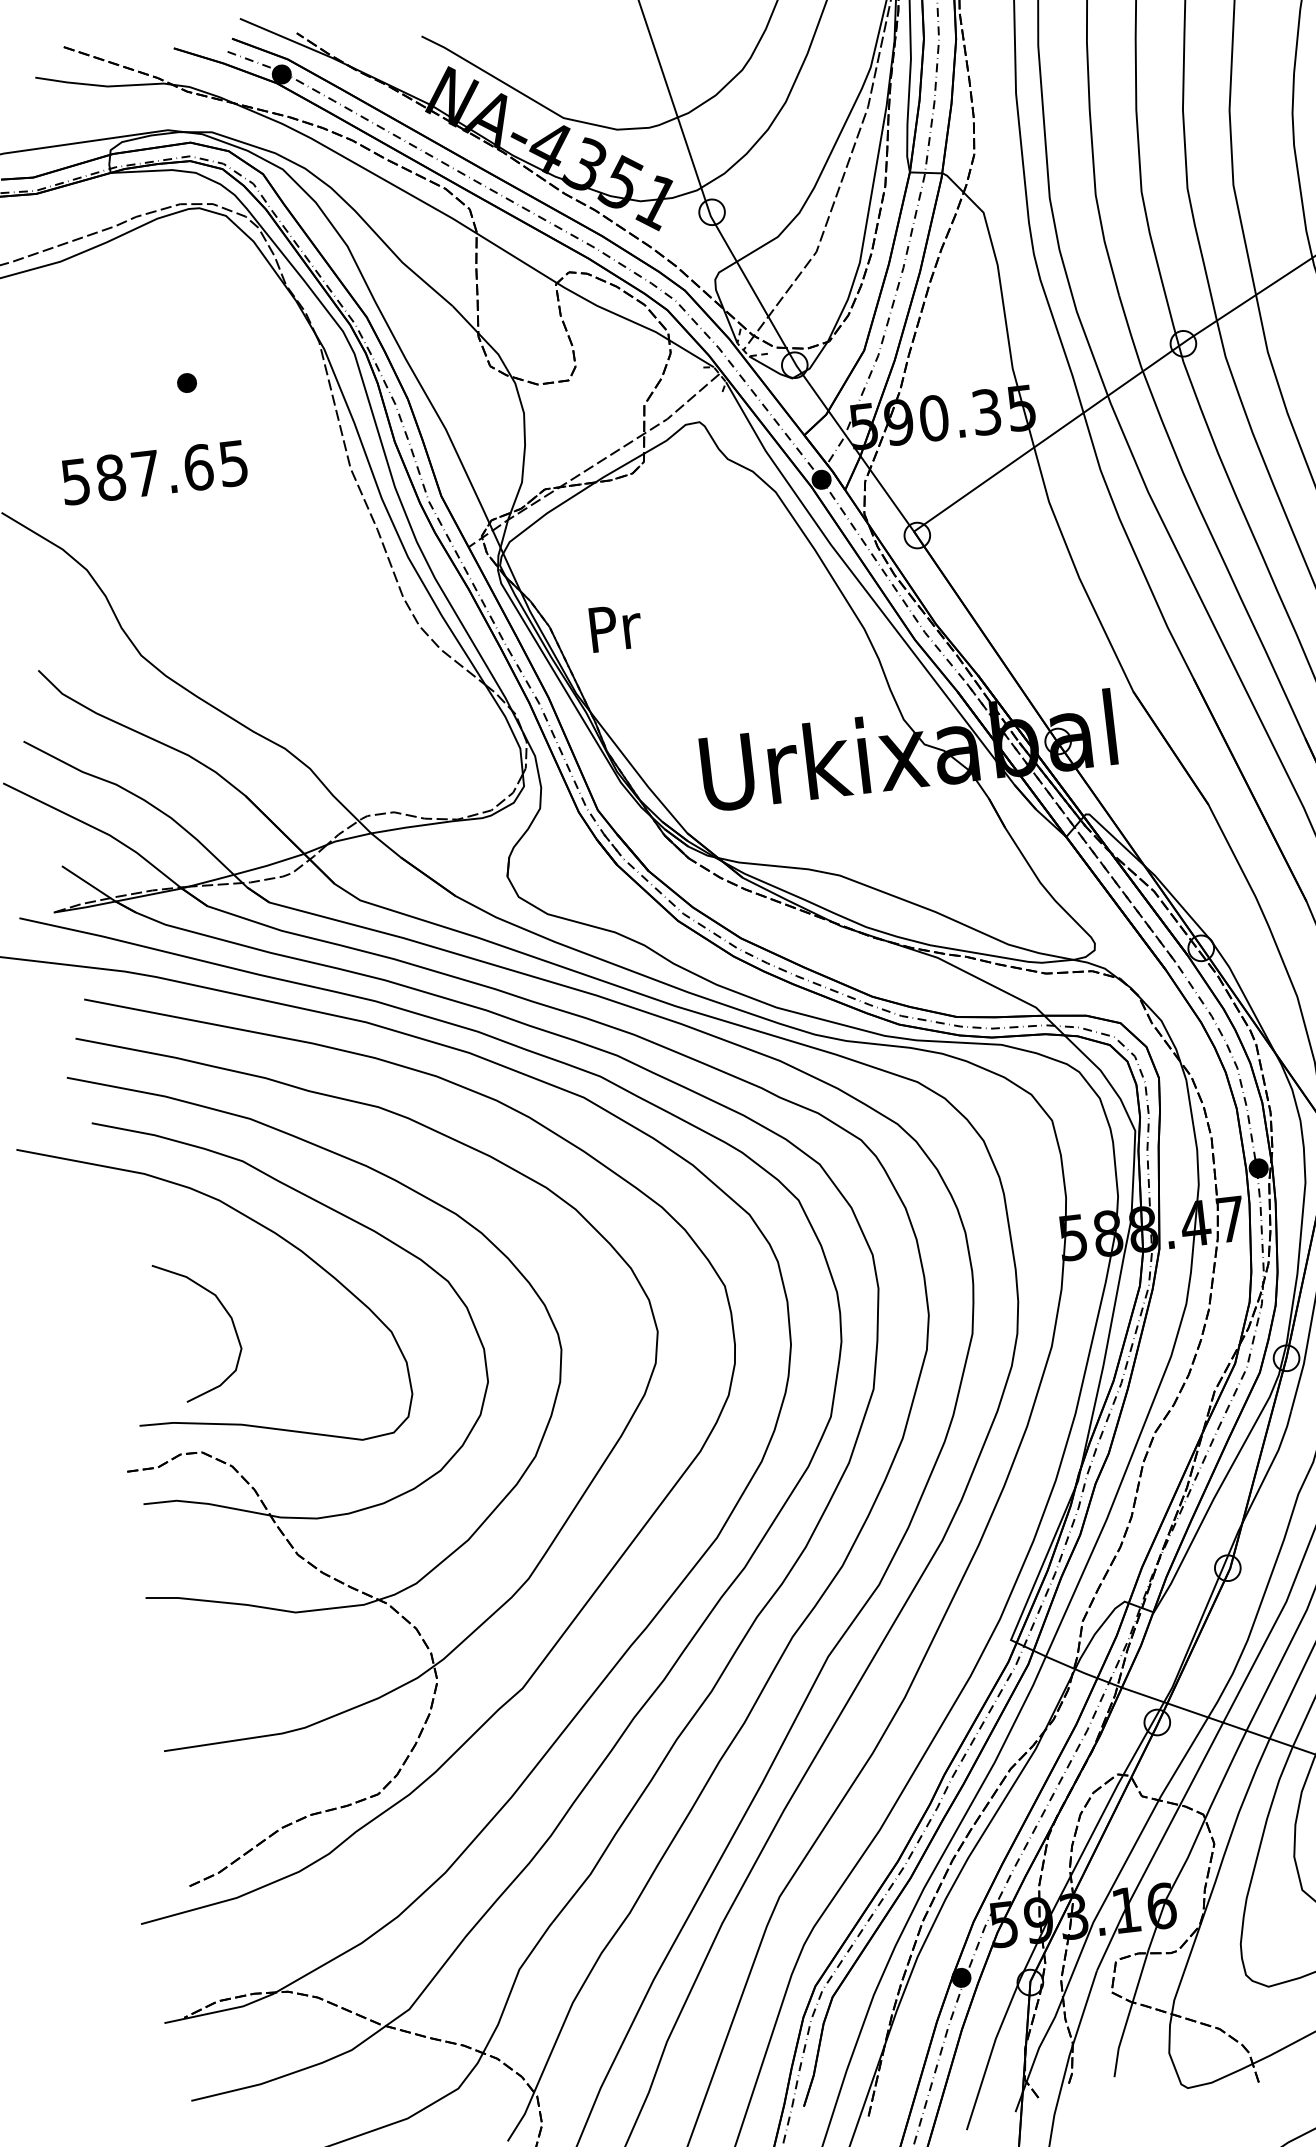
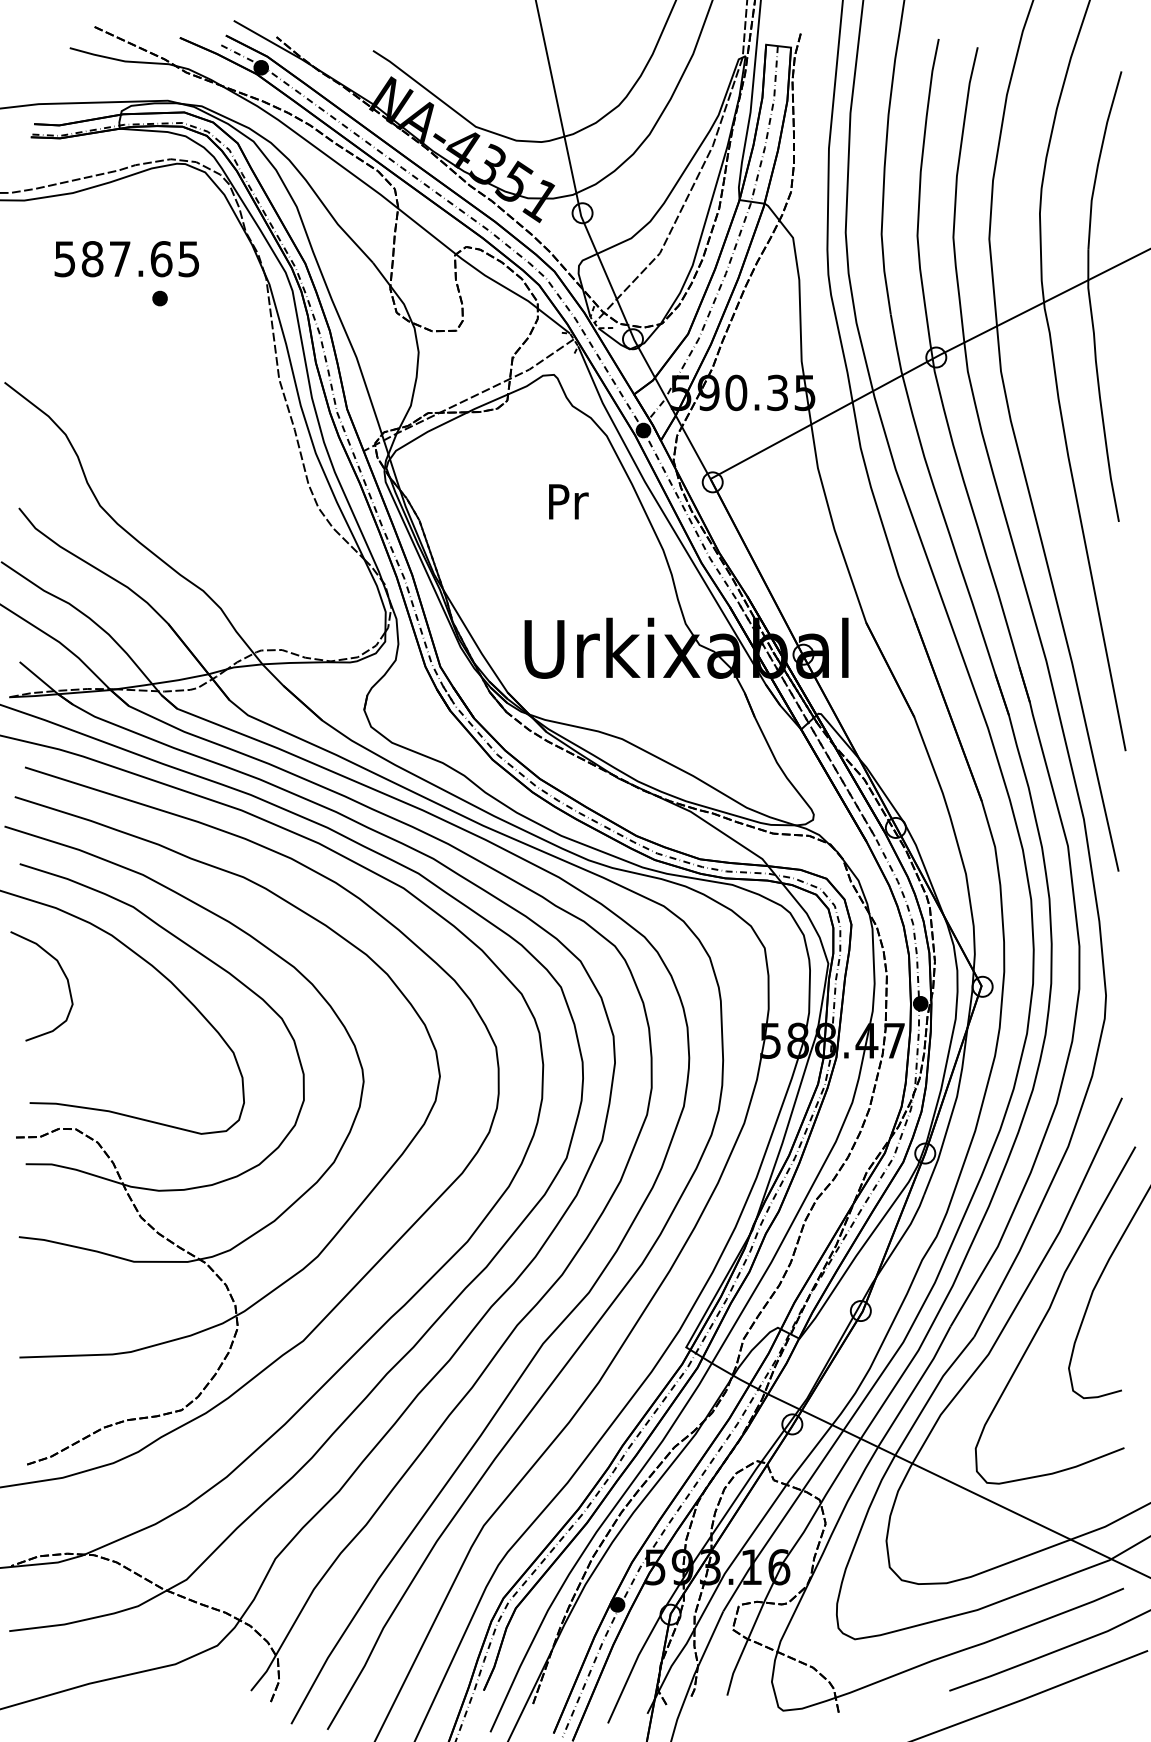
text: (154, 473) -> (126, 259), moved
text: (615, 627) -> (568, 501), moved
curve: (225, 1312) -> (63, 974), moved

